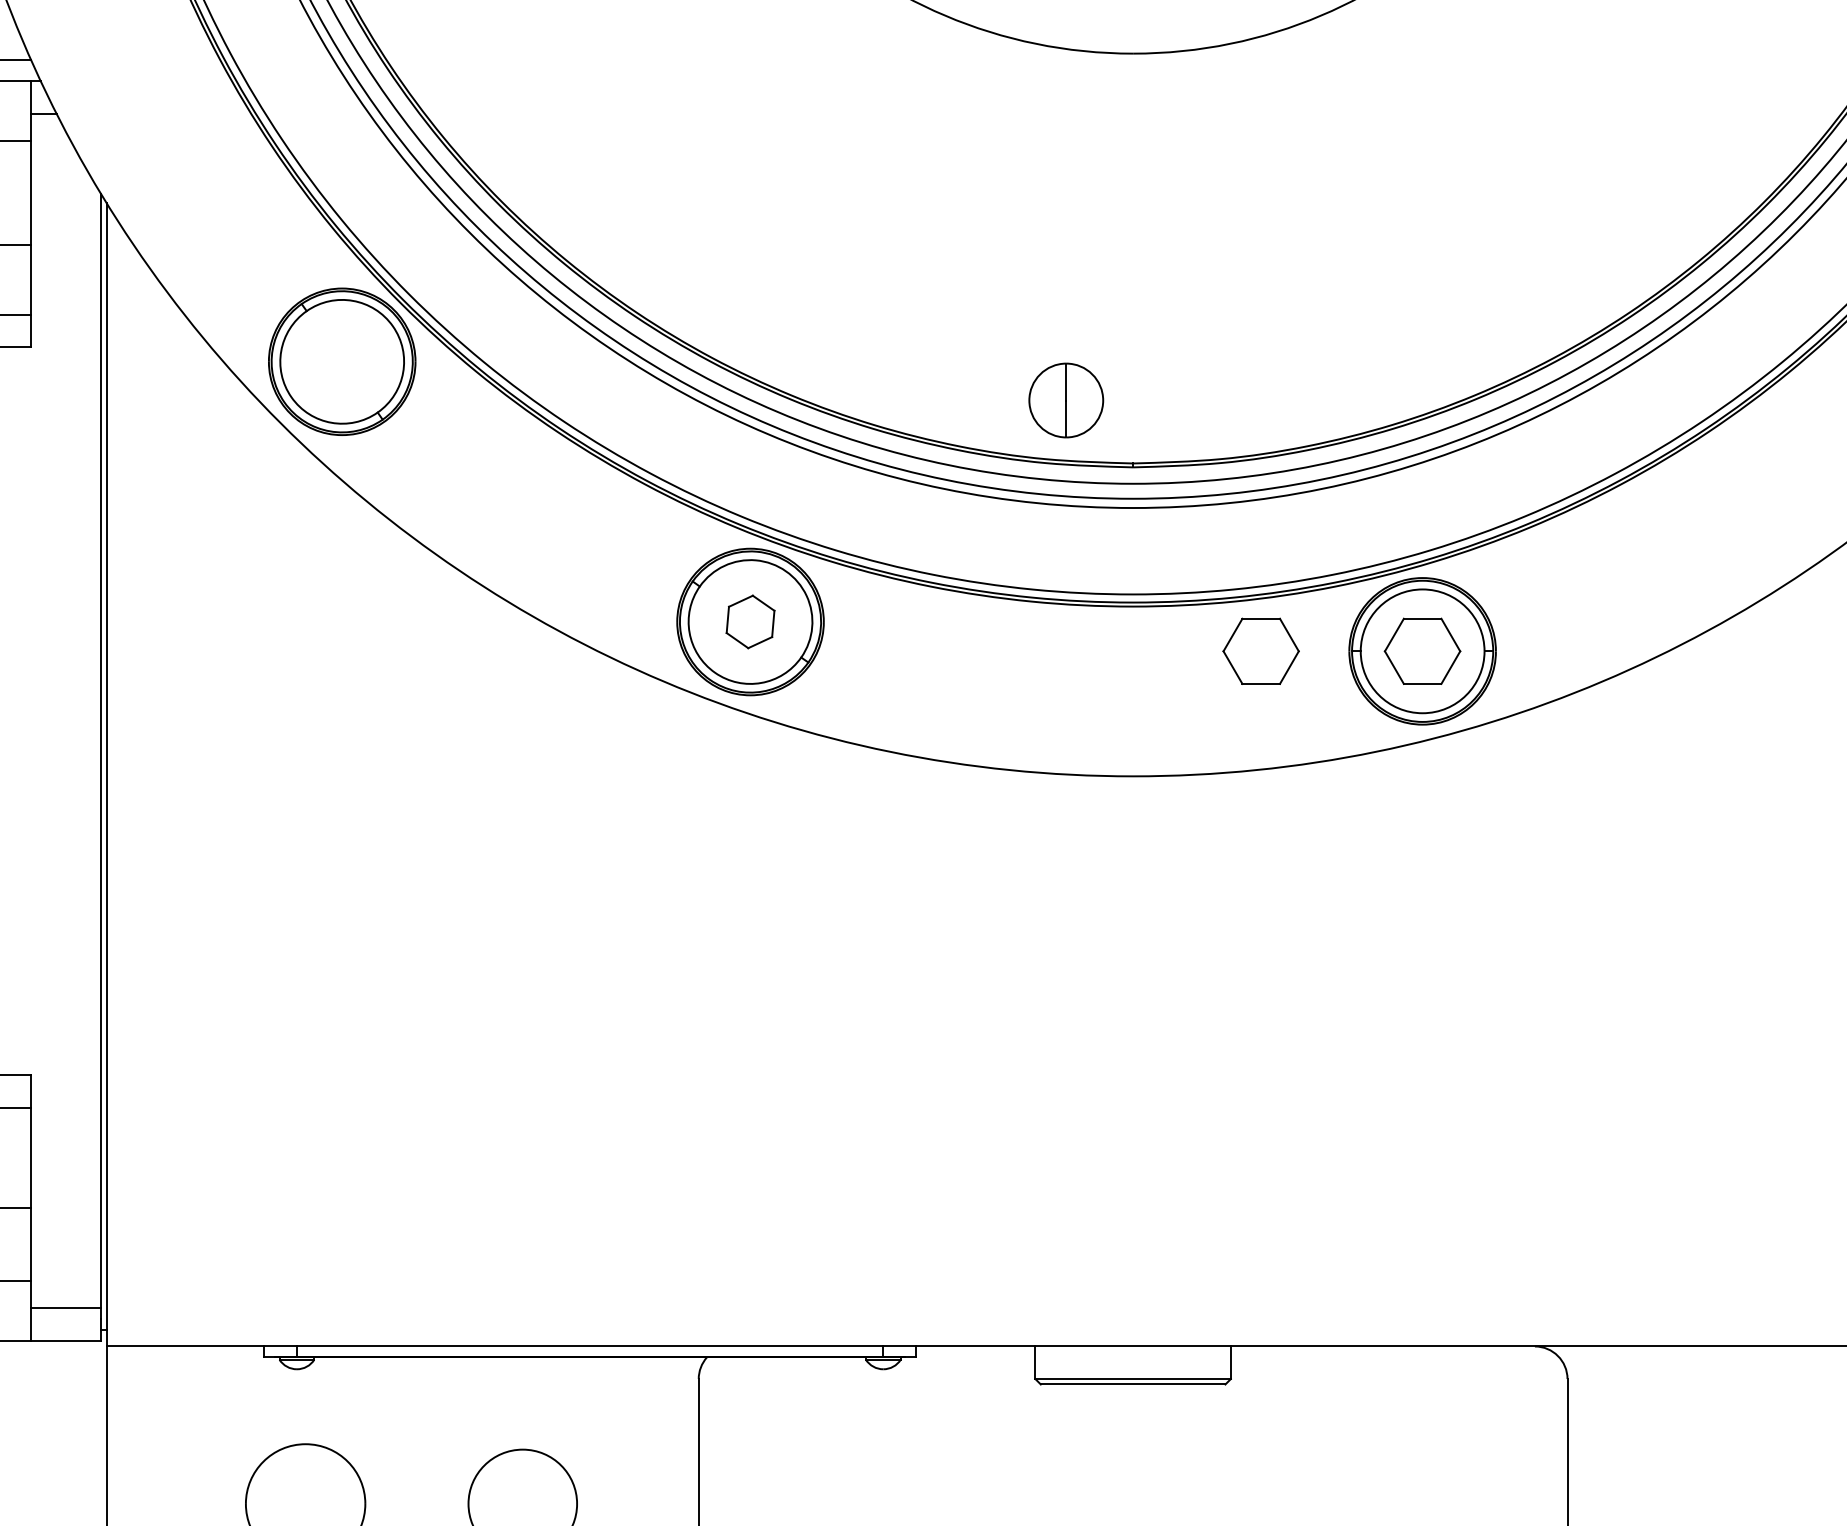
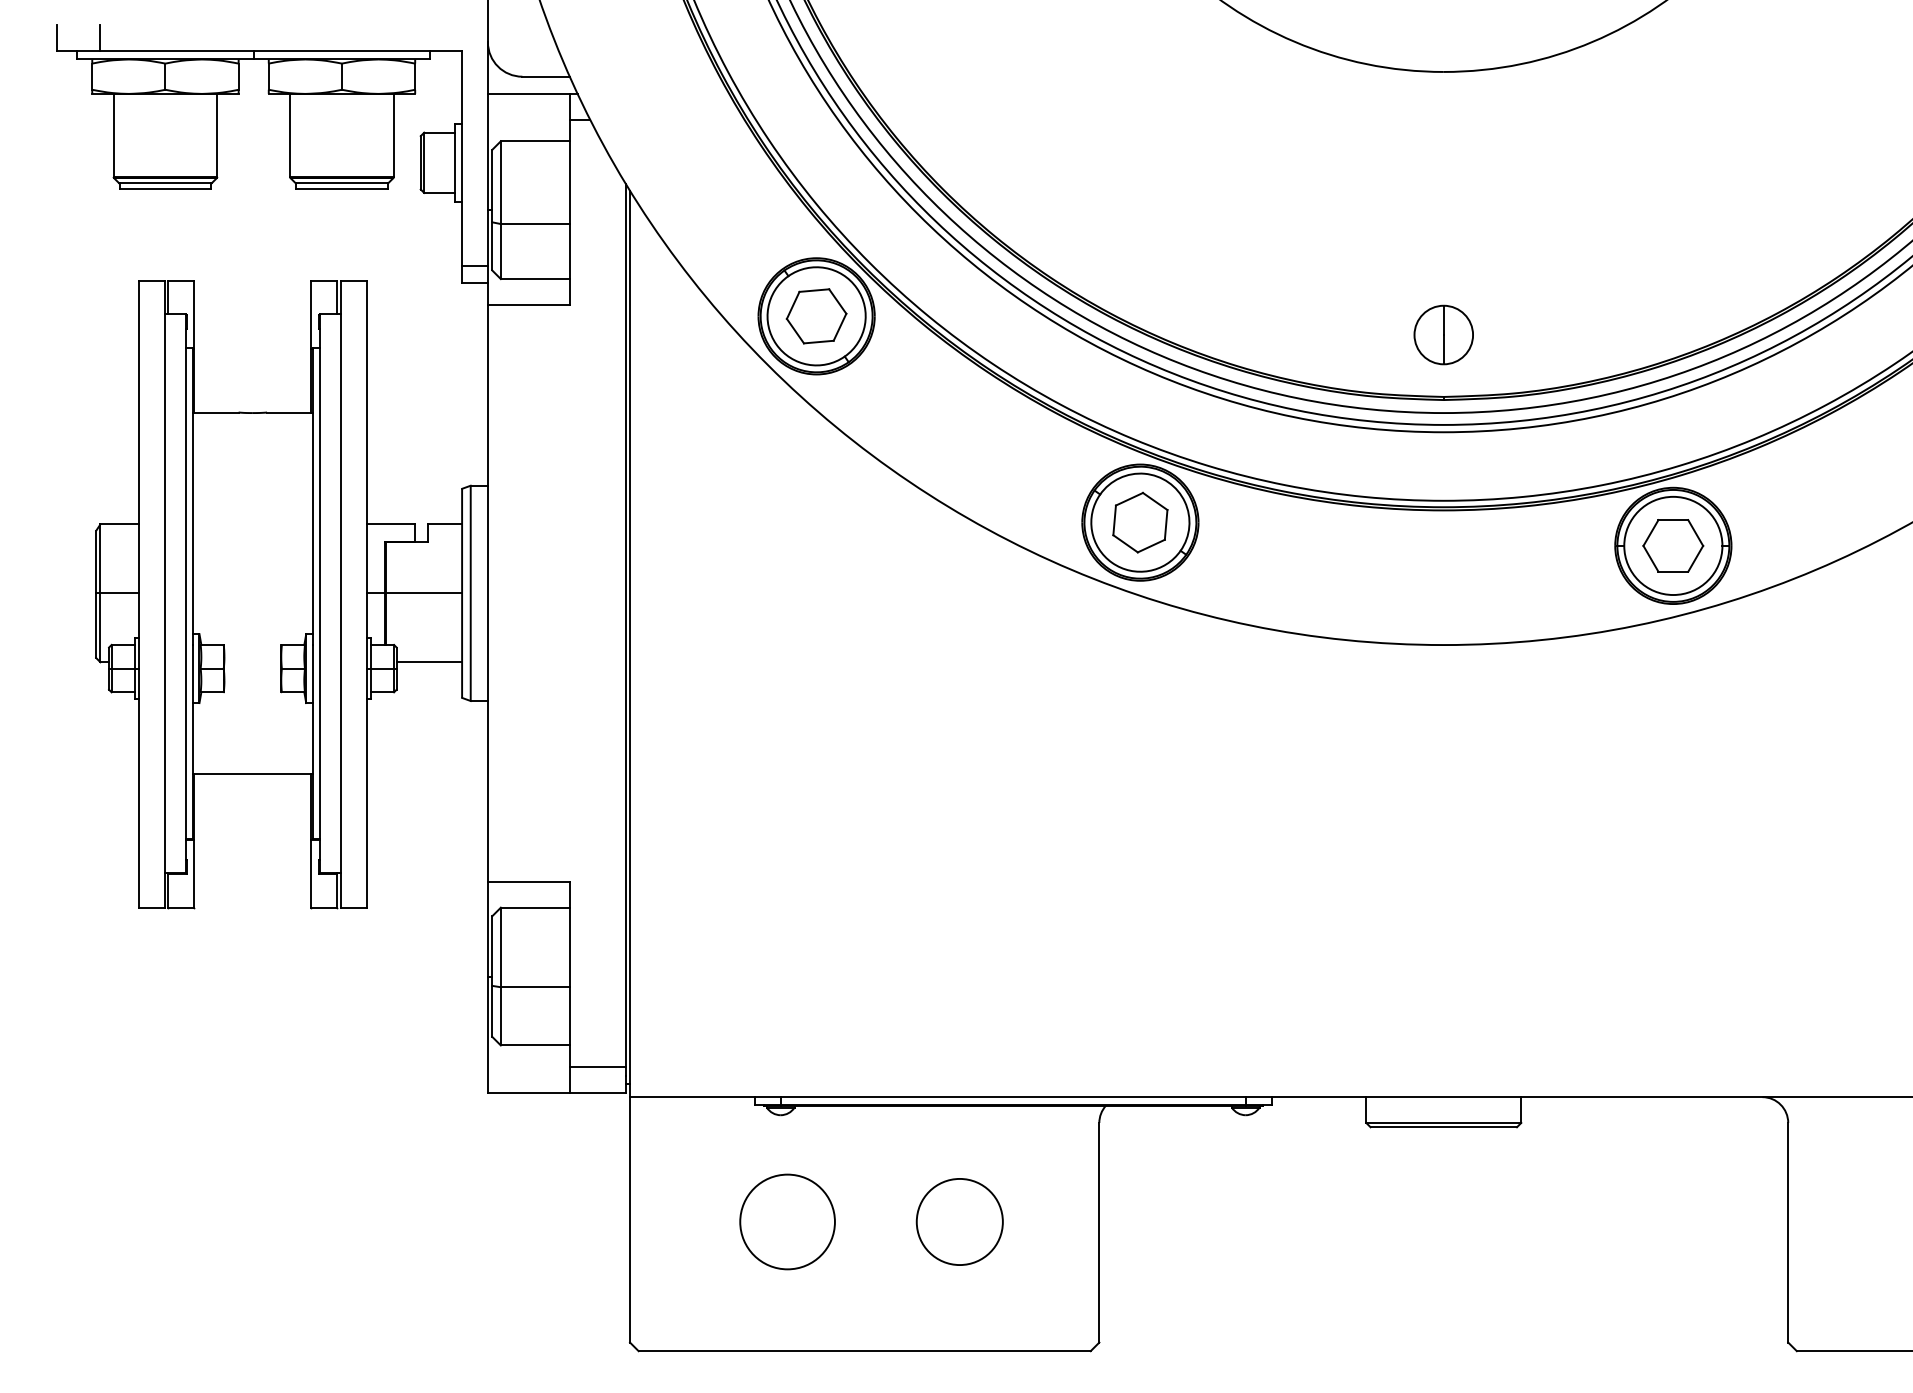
part: (342, 362) -> (816, 316), added
part: (1065, 399) -> (1443, 334), moved
part: (750, 621) -> (1140, 522), size x1.43
part: (1261, 650) -> (1545, 545), removed

